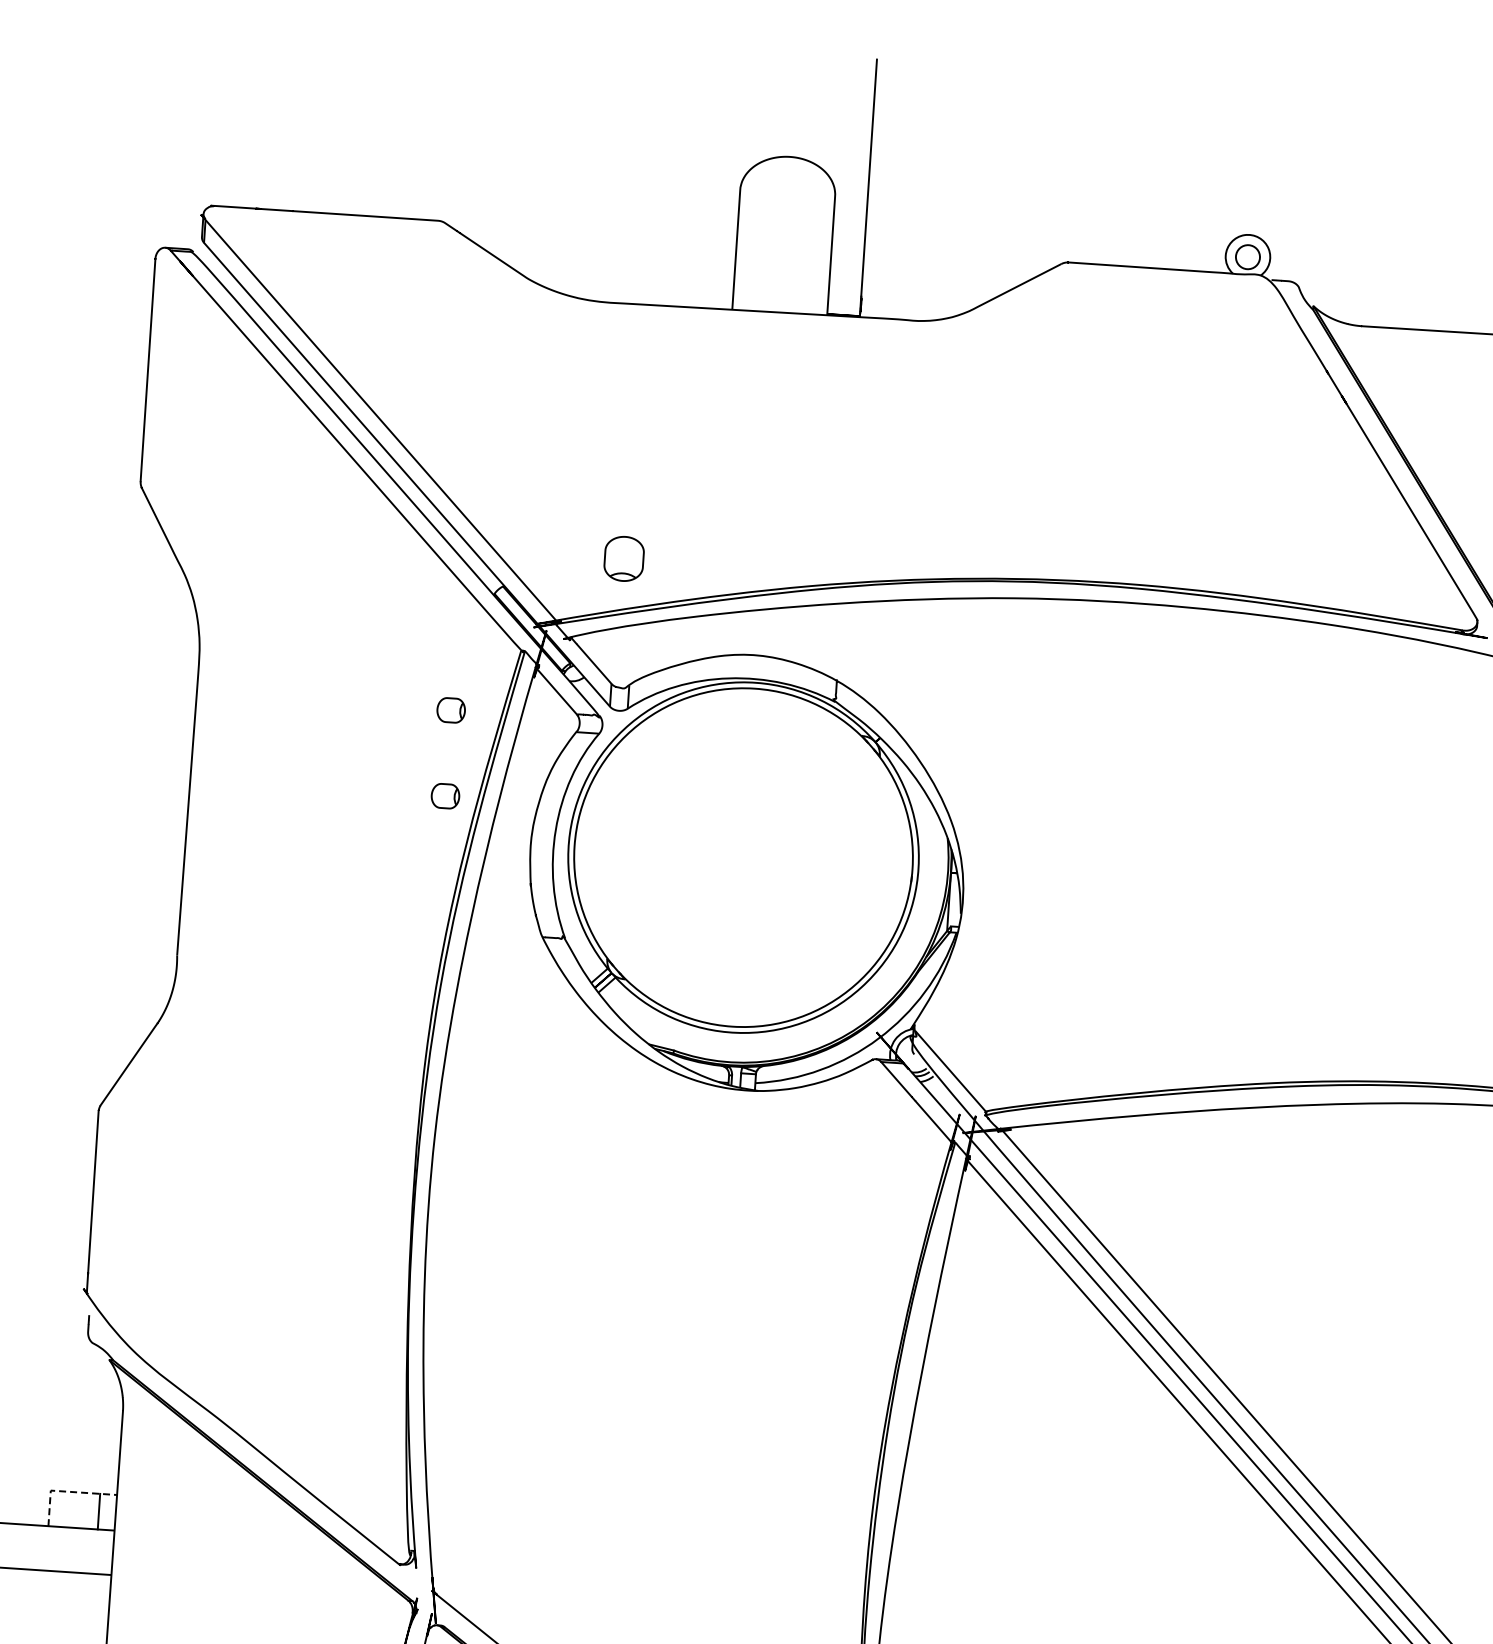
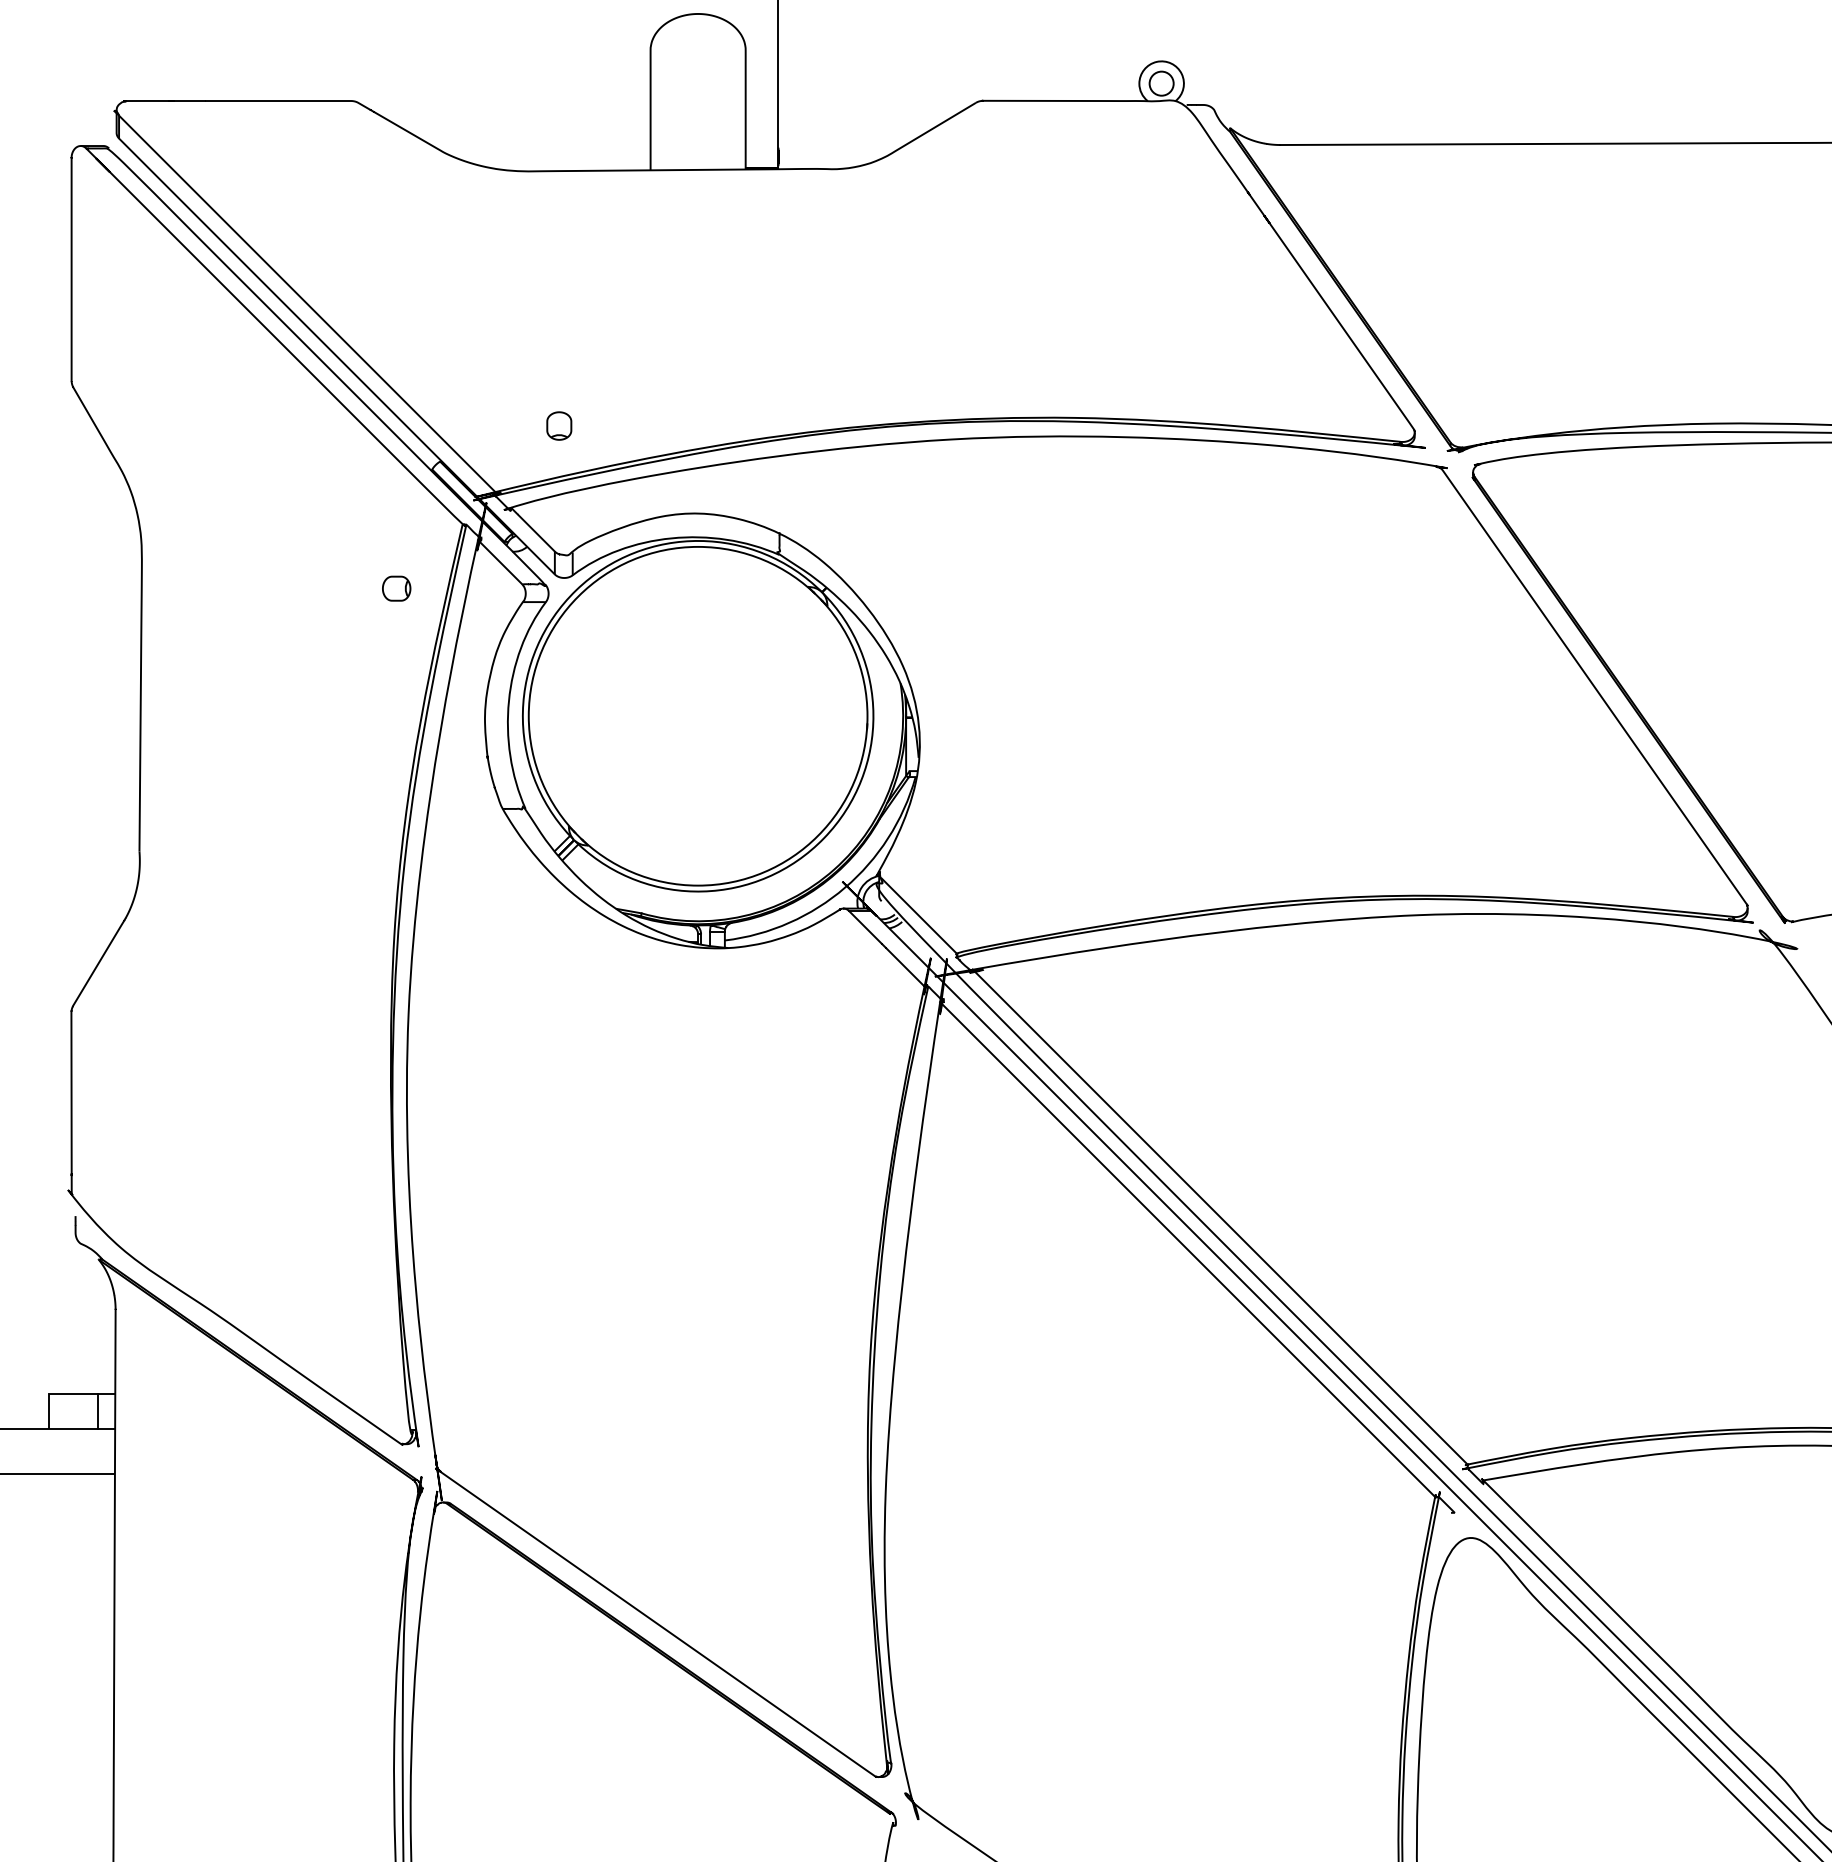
part: (624, 558) -> (559, 425), size x0.62
part: (445, 796) -> (396, 674), removed
line: (66, 1491) -> (64, 1393), dashed -> solid

